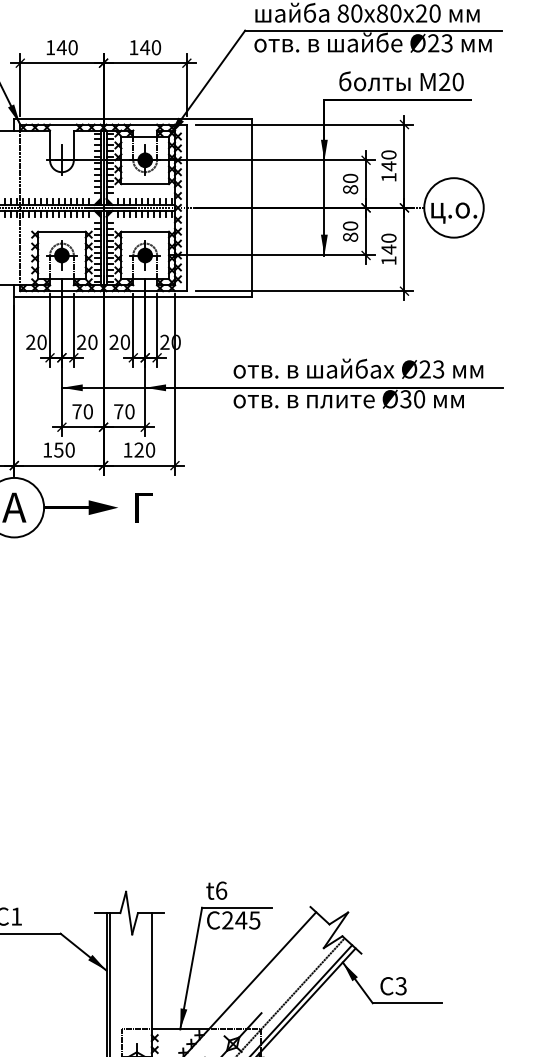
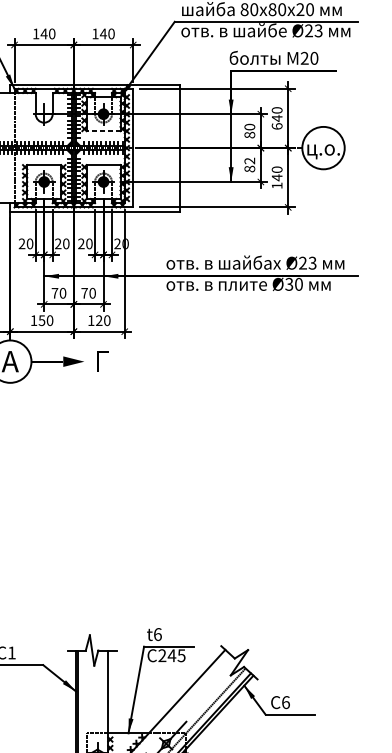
text: (401, 81) -> (274, 58), moved
text: (388, 176) -> (276, 125), 140 -> 640
line: (145, 184) -> (103, 131), solid -> dashed
text: (350, 225) -> (249, 160), 80 -> 82
text: (400, 986) -> (285, 702), 3 -> 6

